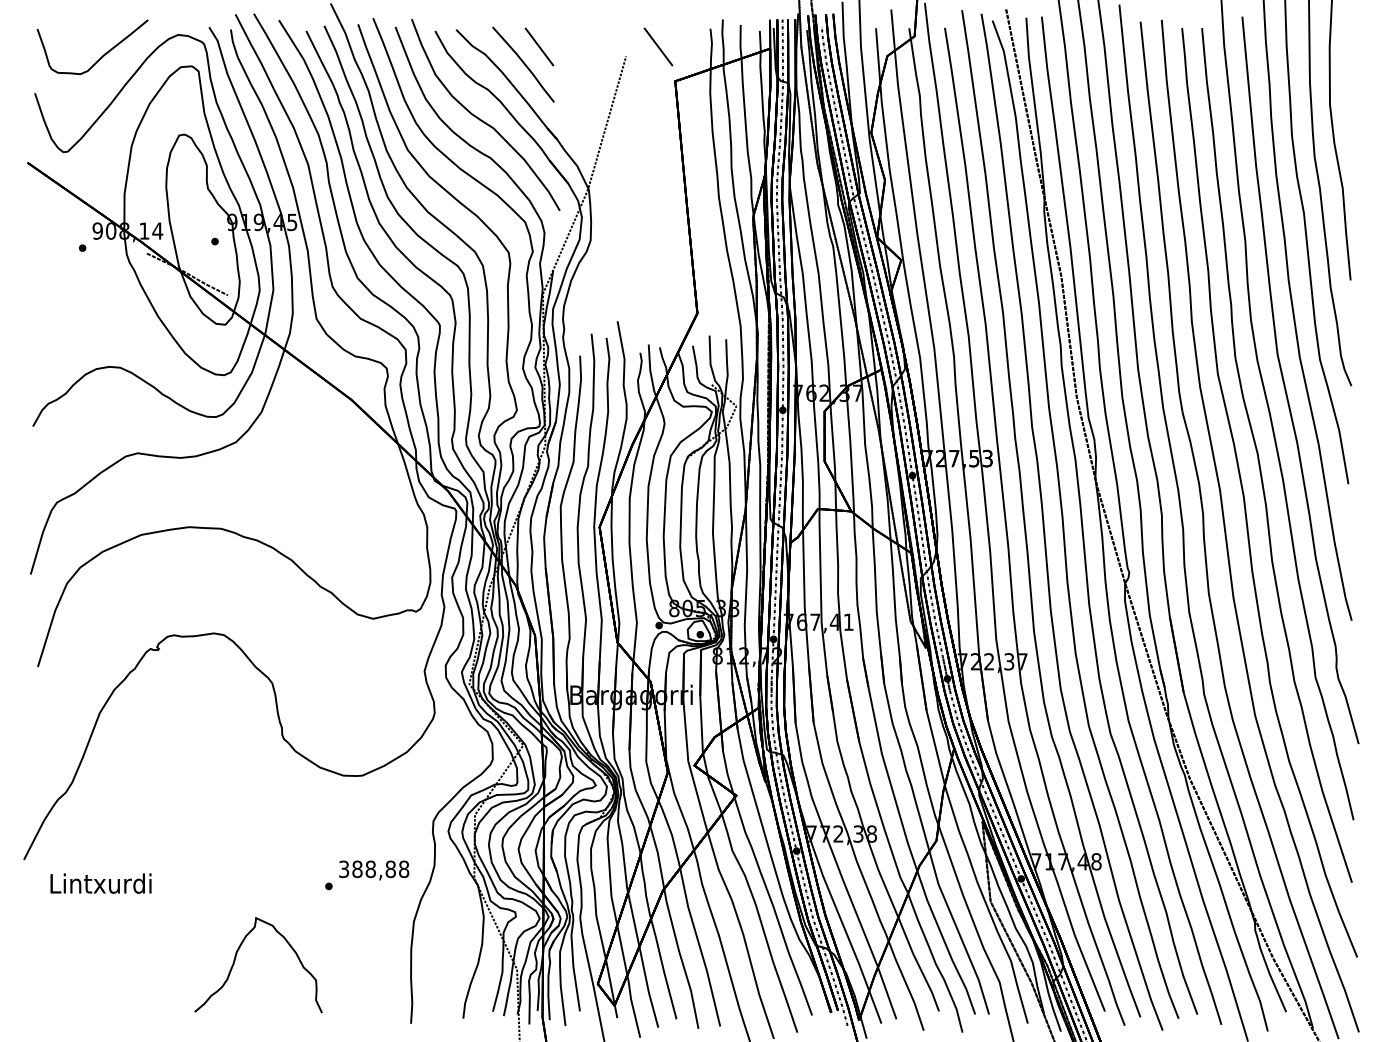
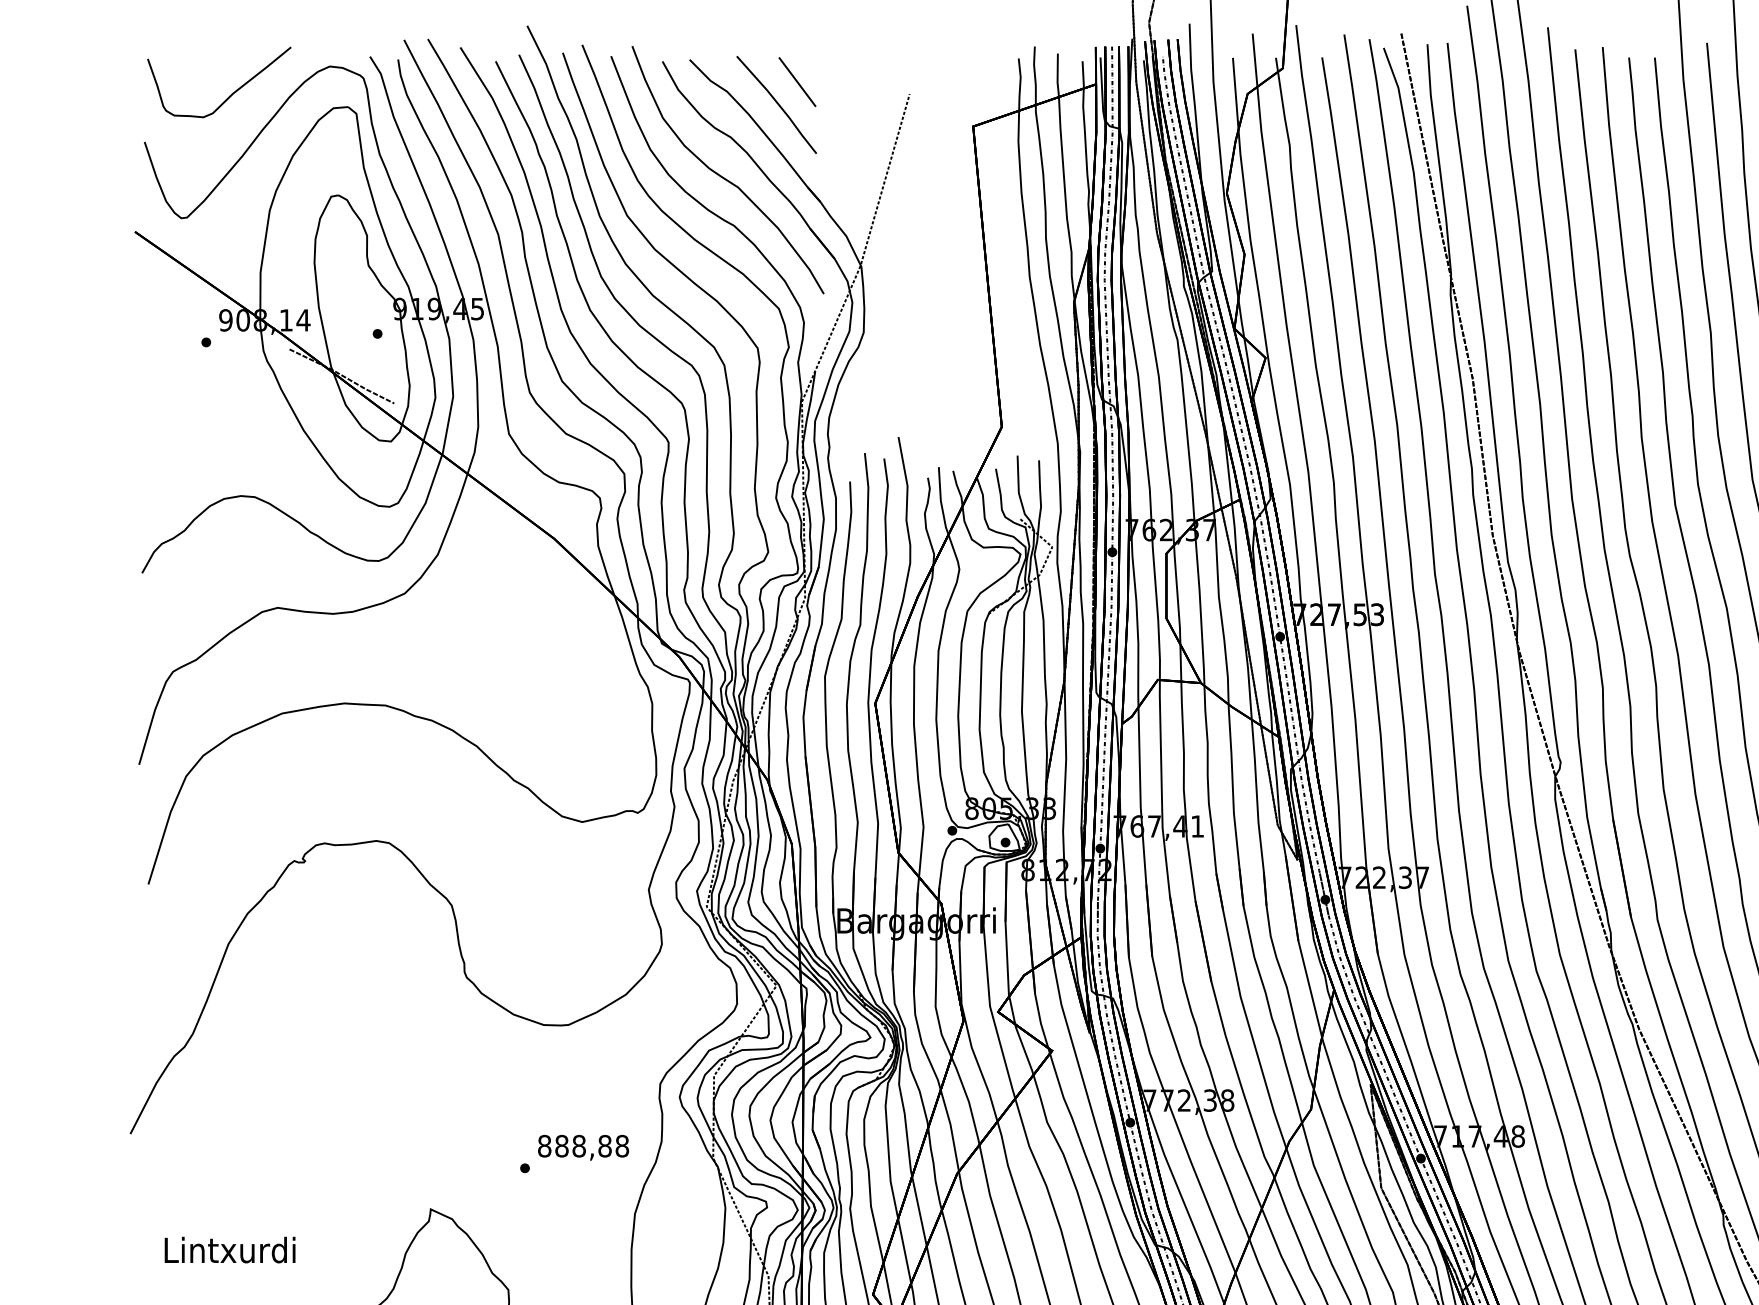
line: (658, 46) -> (951, 81), removed
text: (344, 869) -> (545, 1146), 388,88 -> 888,88
text: (100, 883) -> (229, 1249), moved

